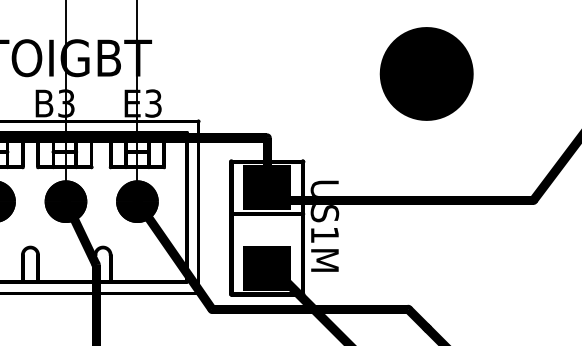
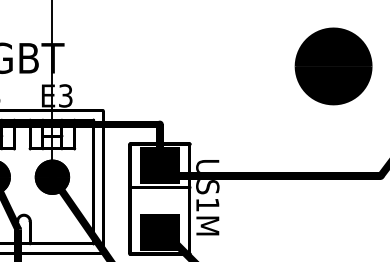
part: (426, 73) -> (333, 66), moved

